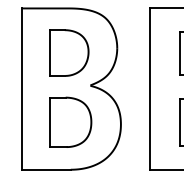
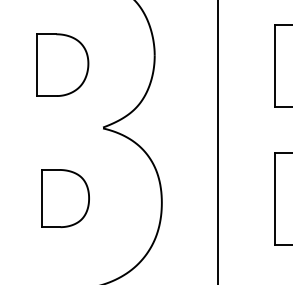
part: (69, 52) -> (62, 64), size x0.7
part: (70, 121) -> (64, 197), size x0.6

